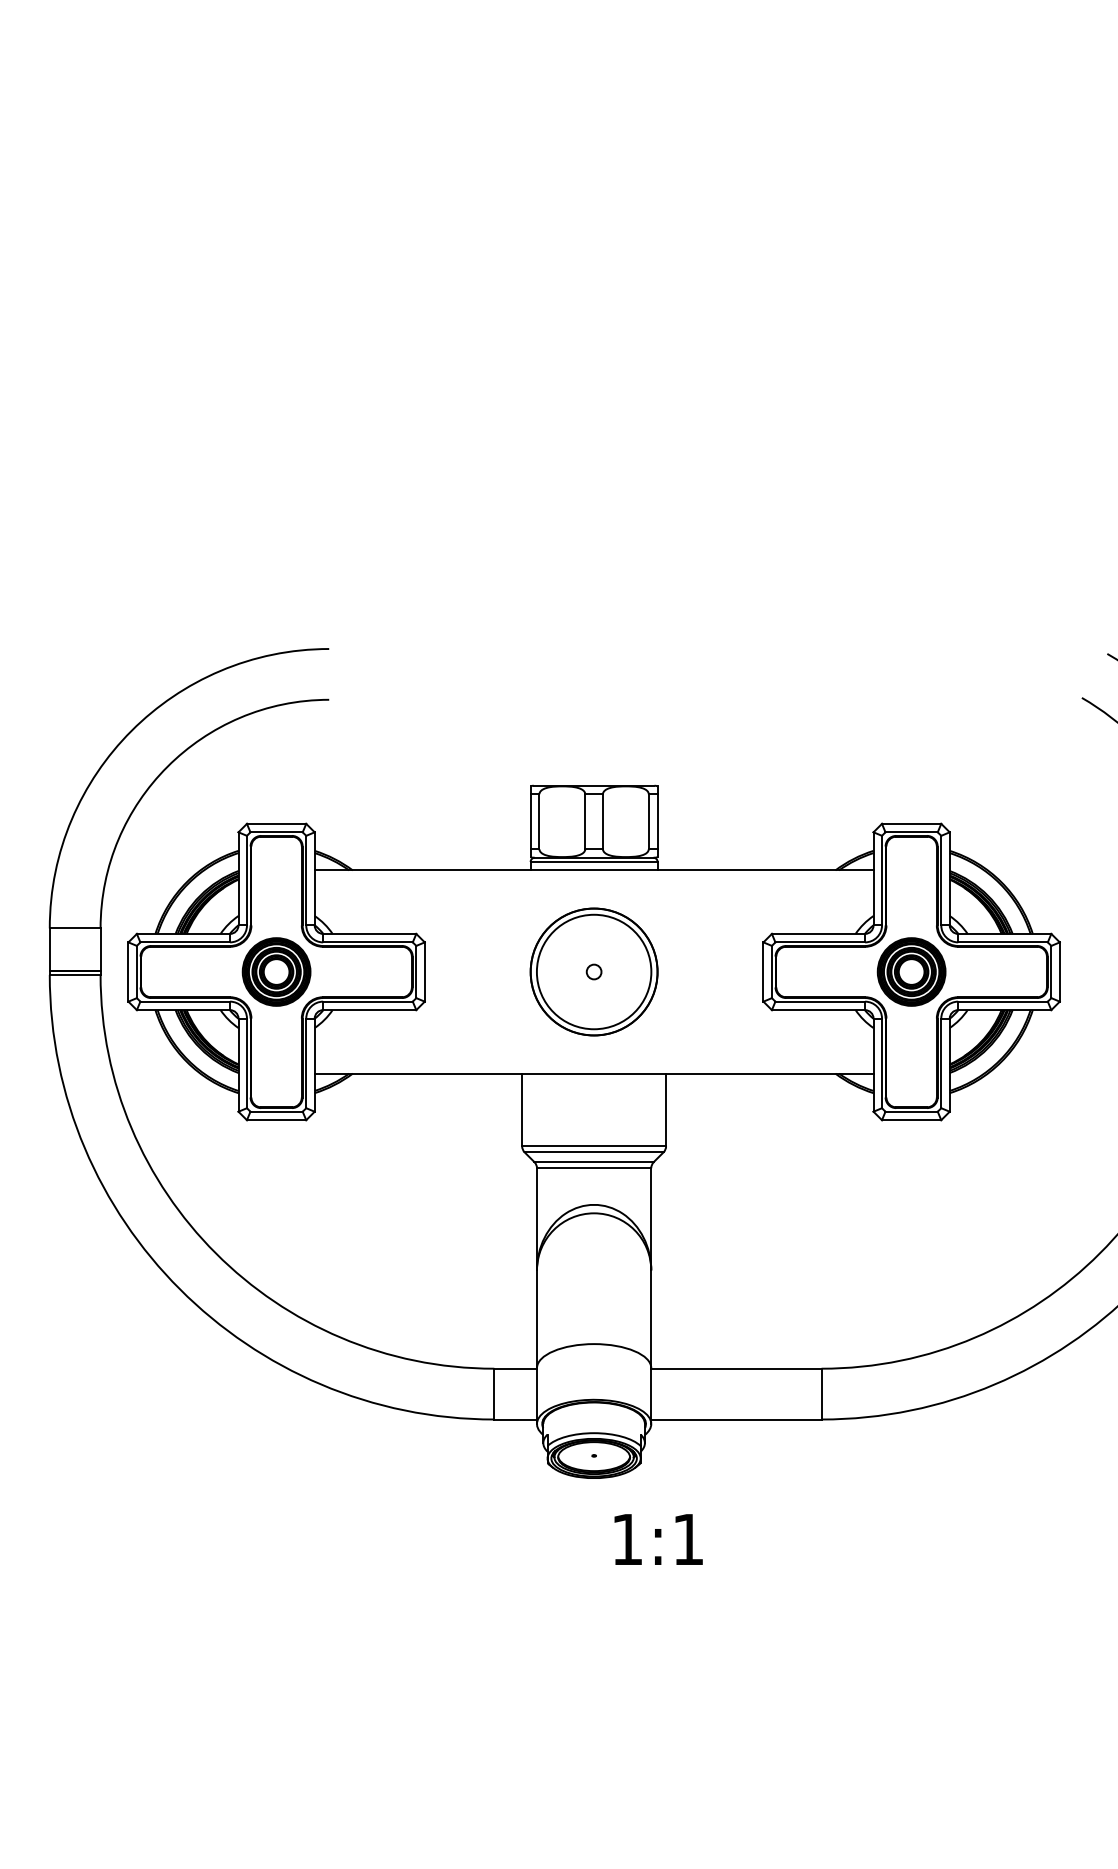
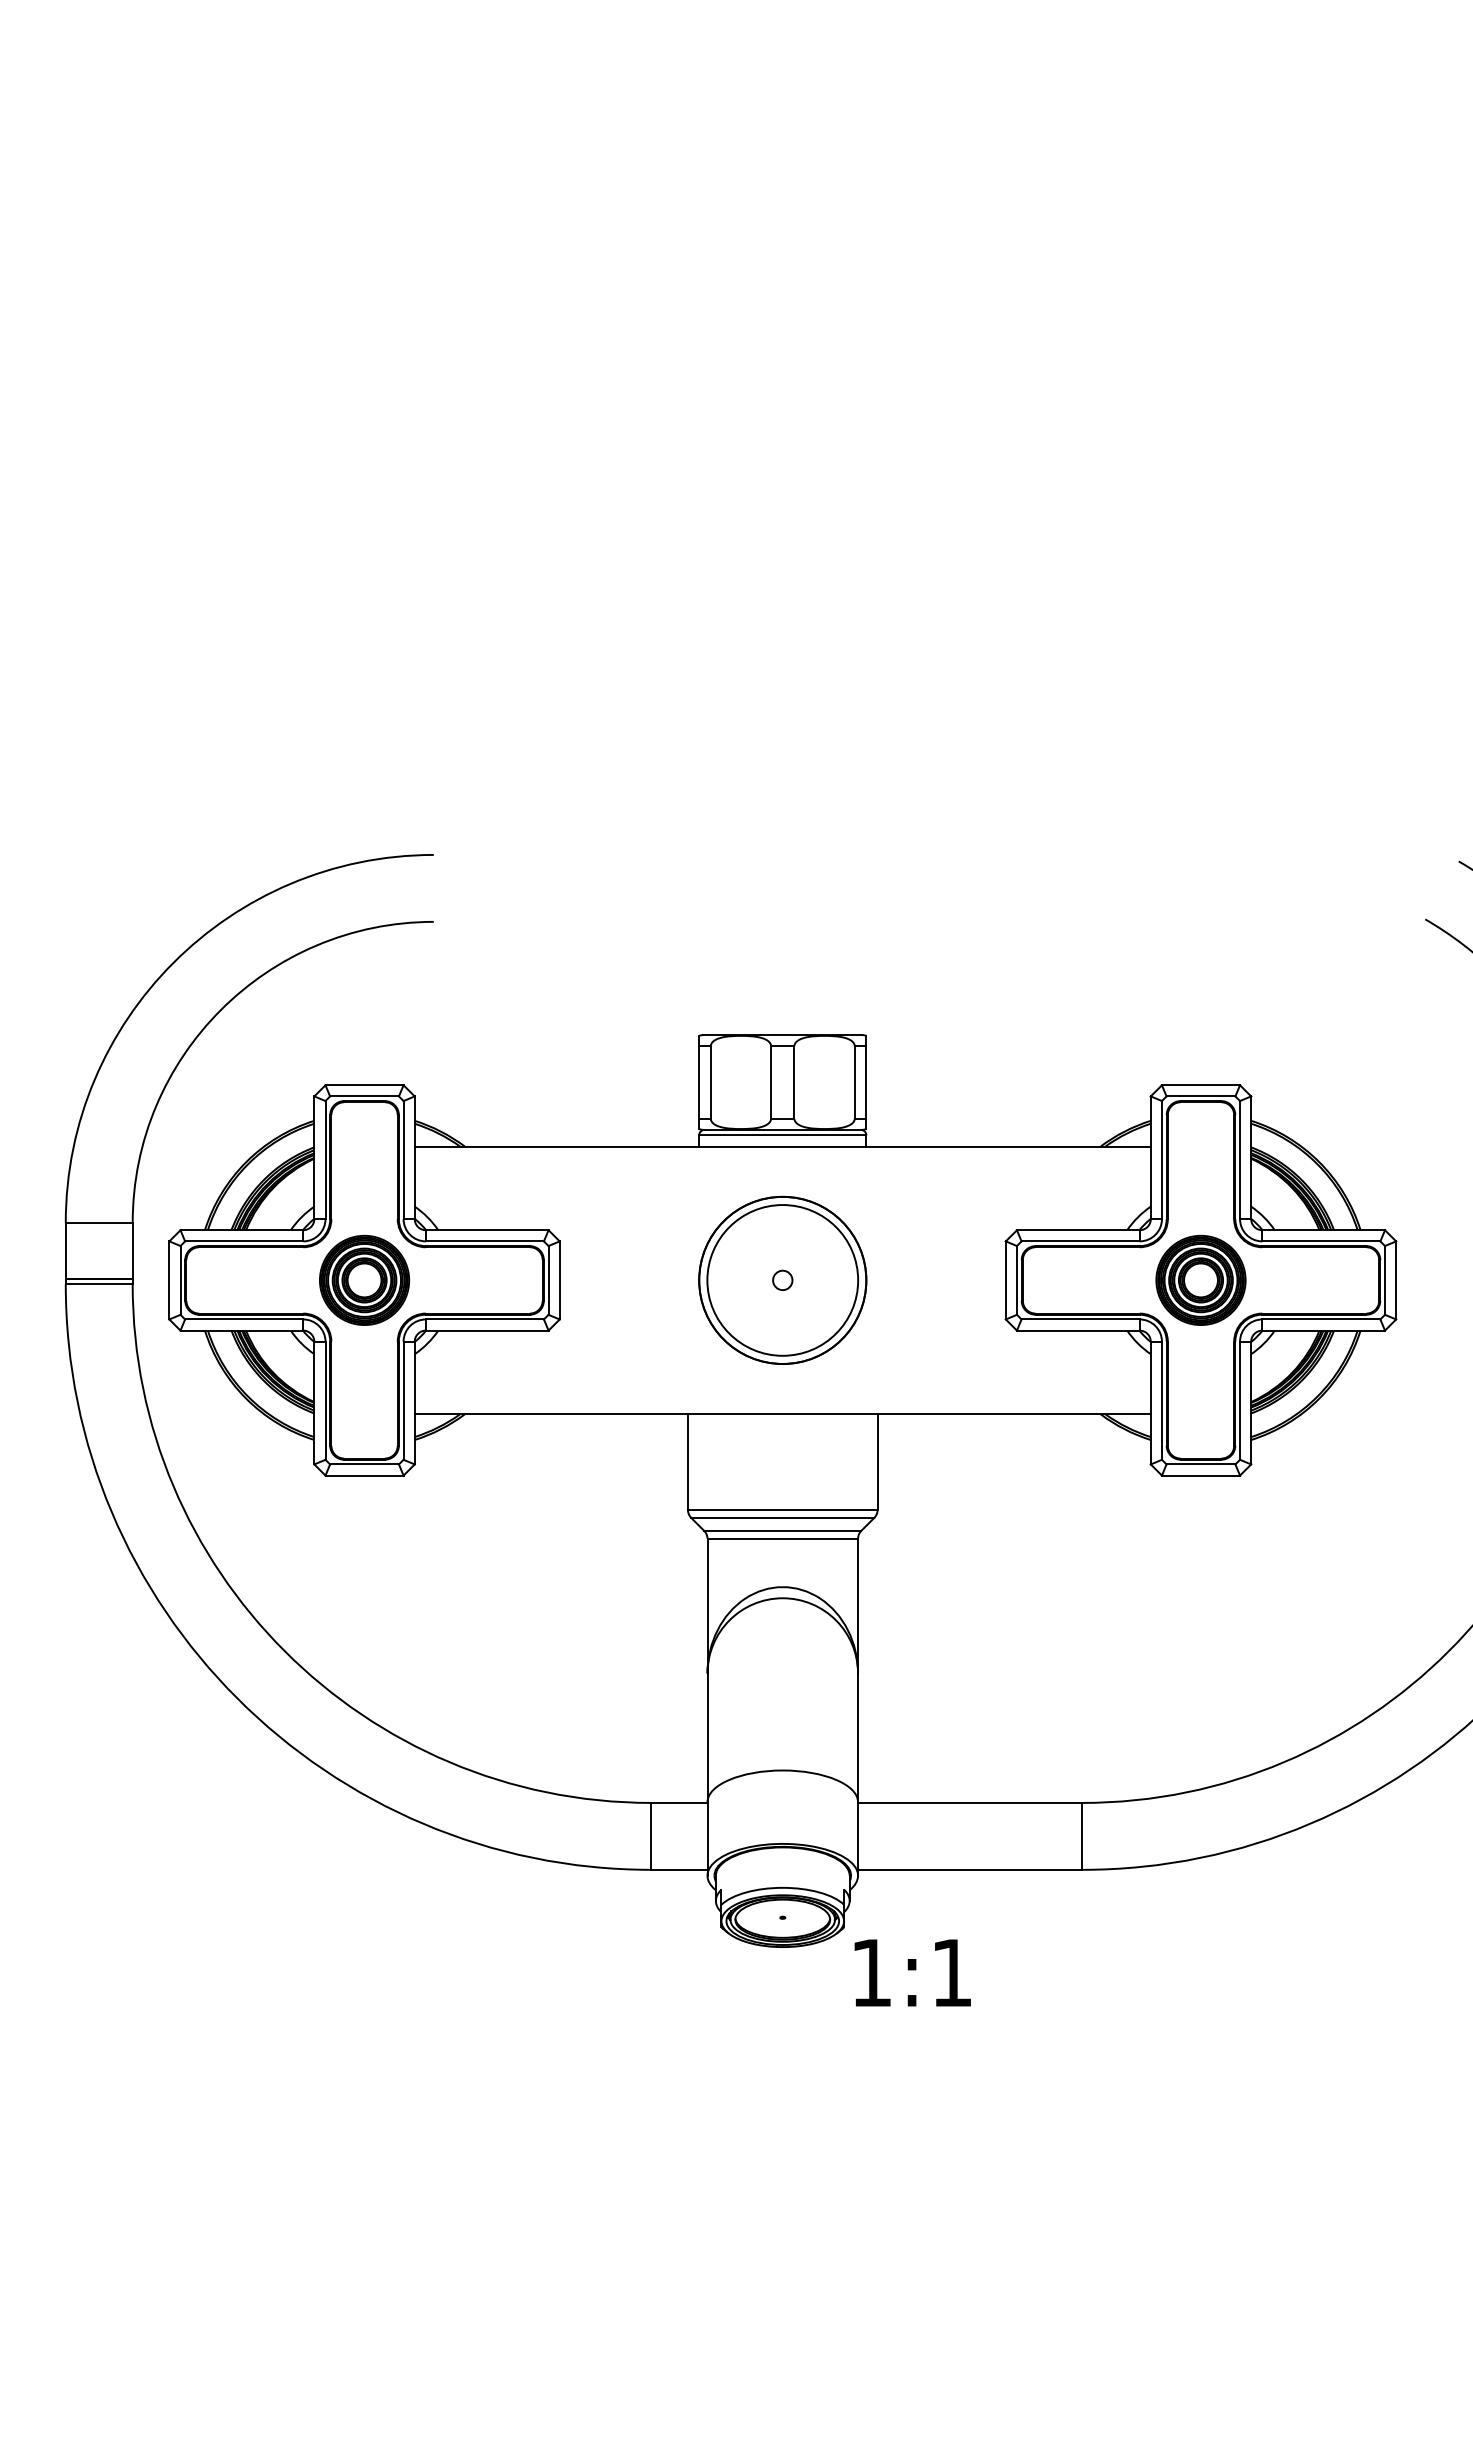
text: (658, 1539) -> (912, 1972), moved

